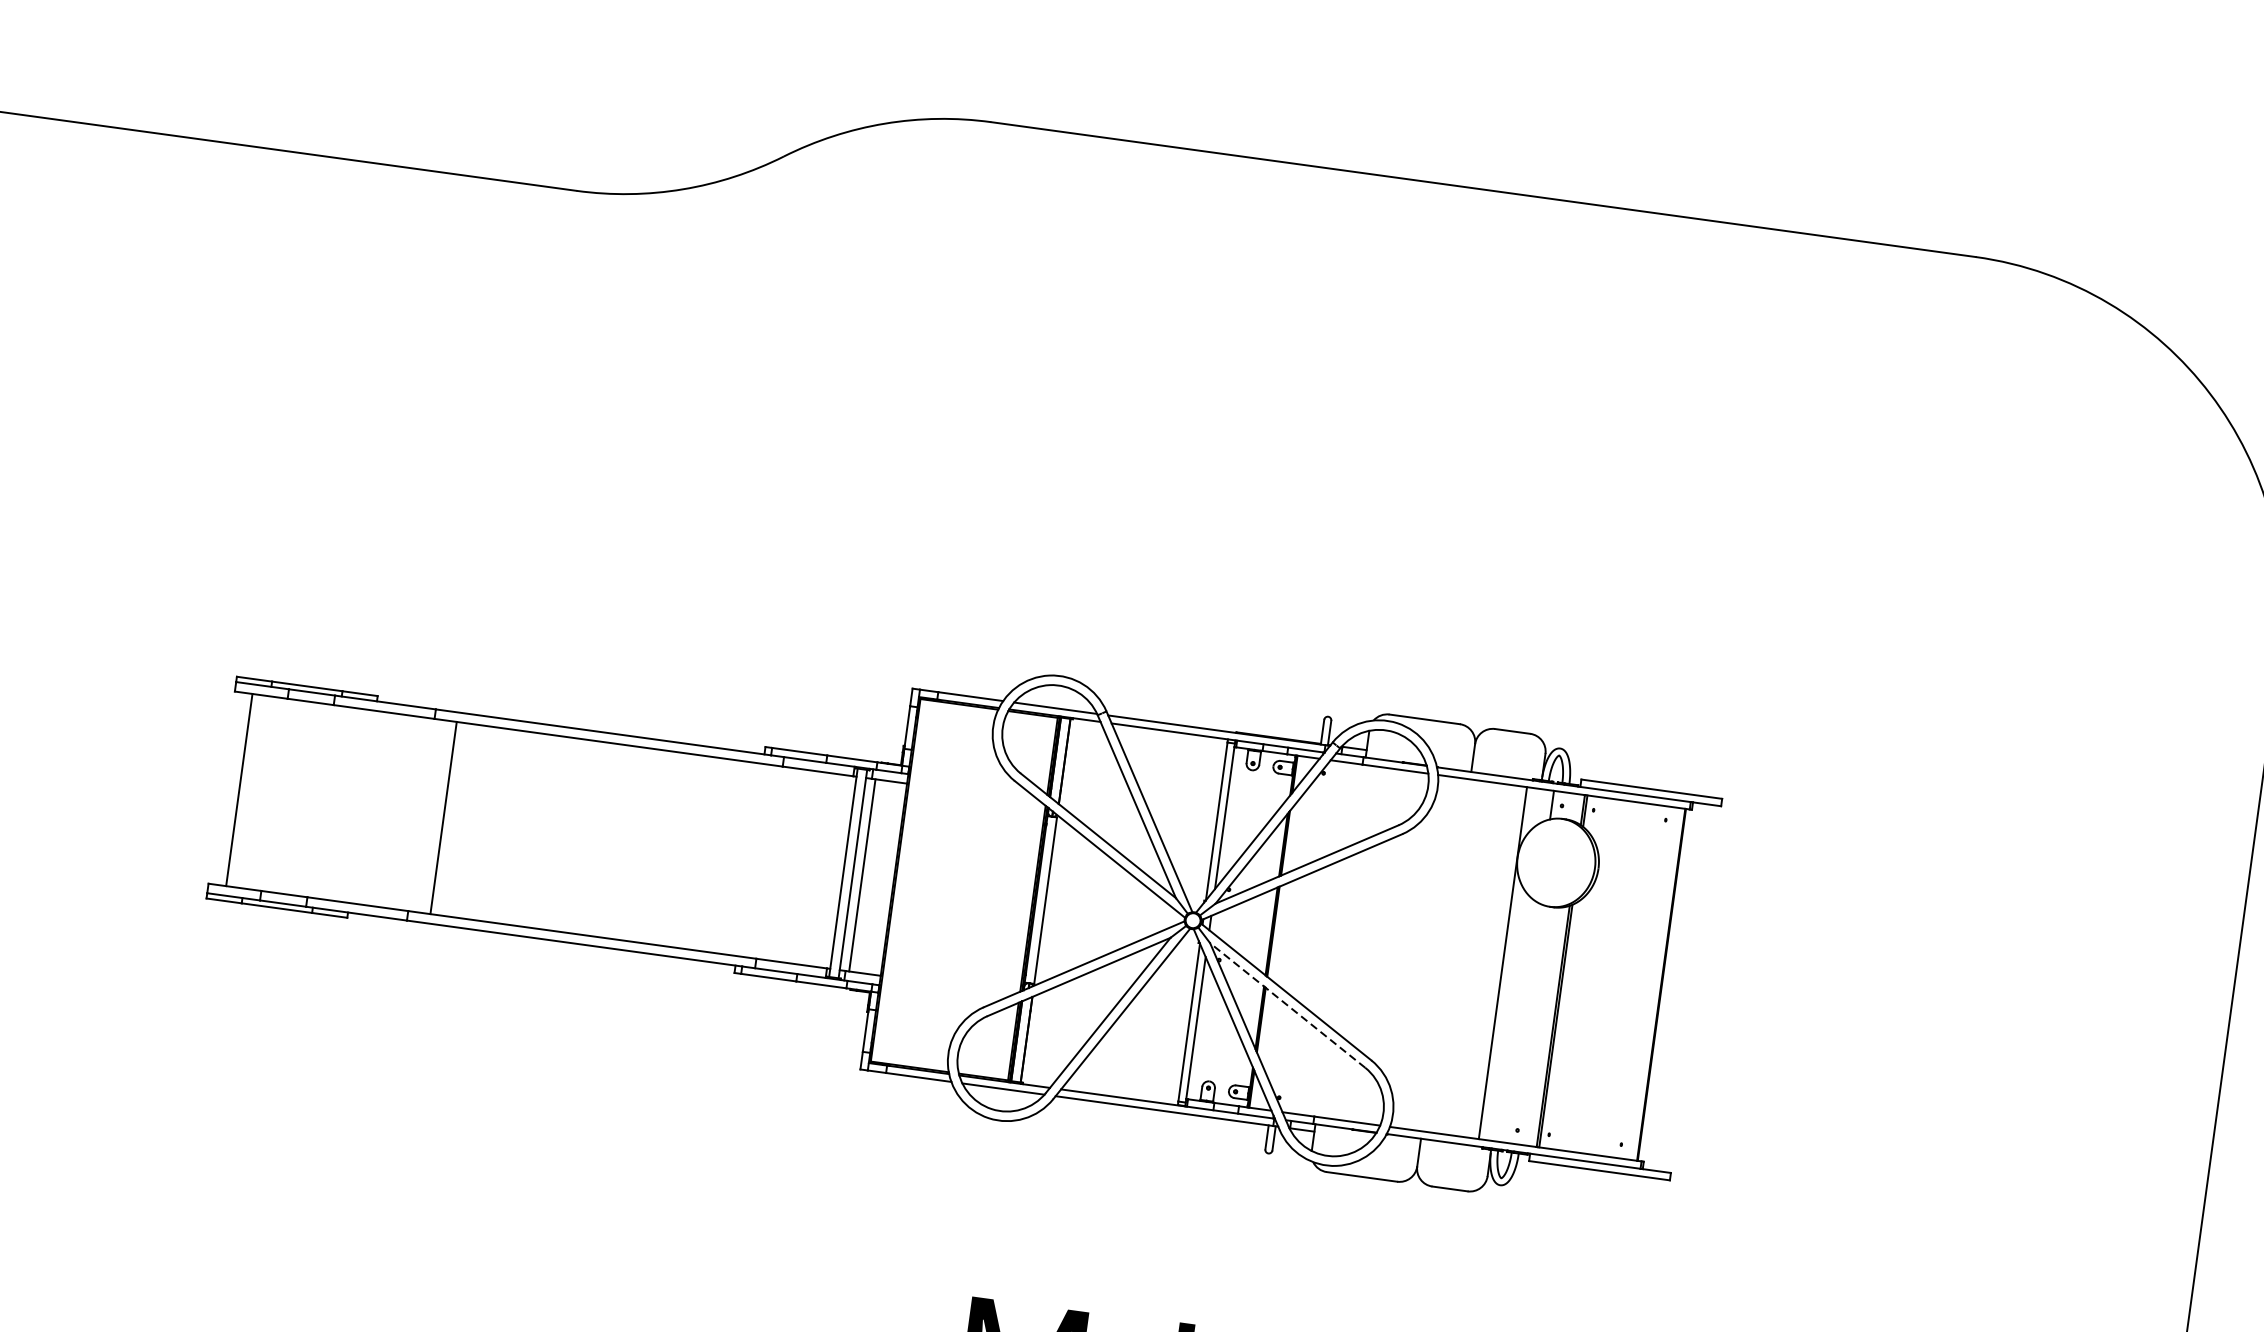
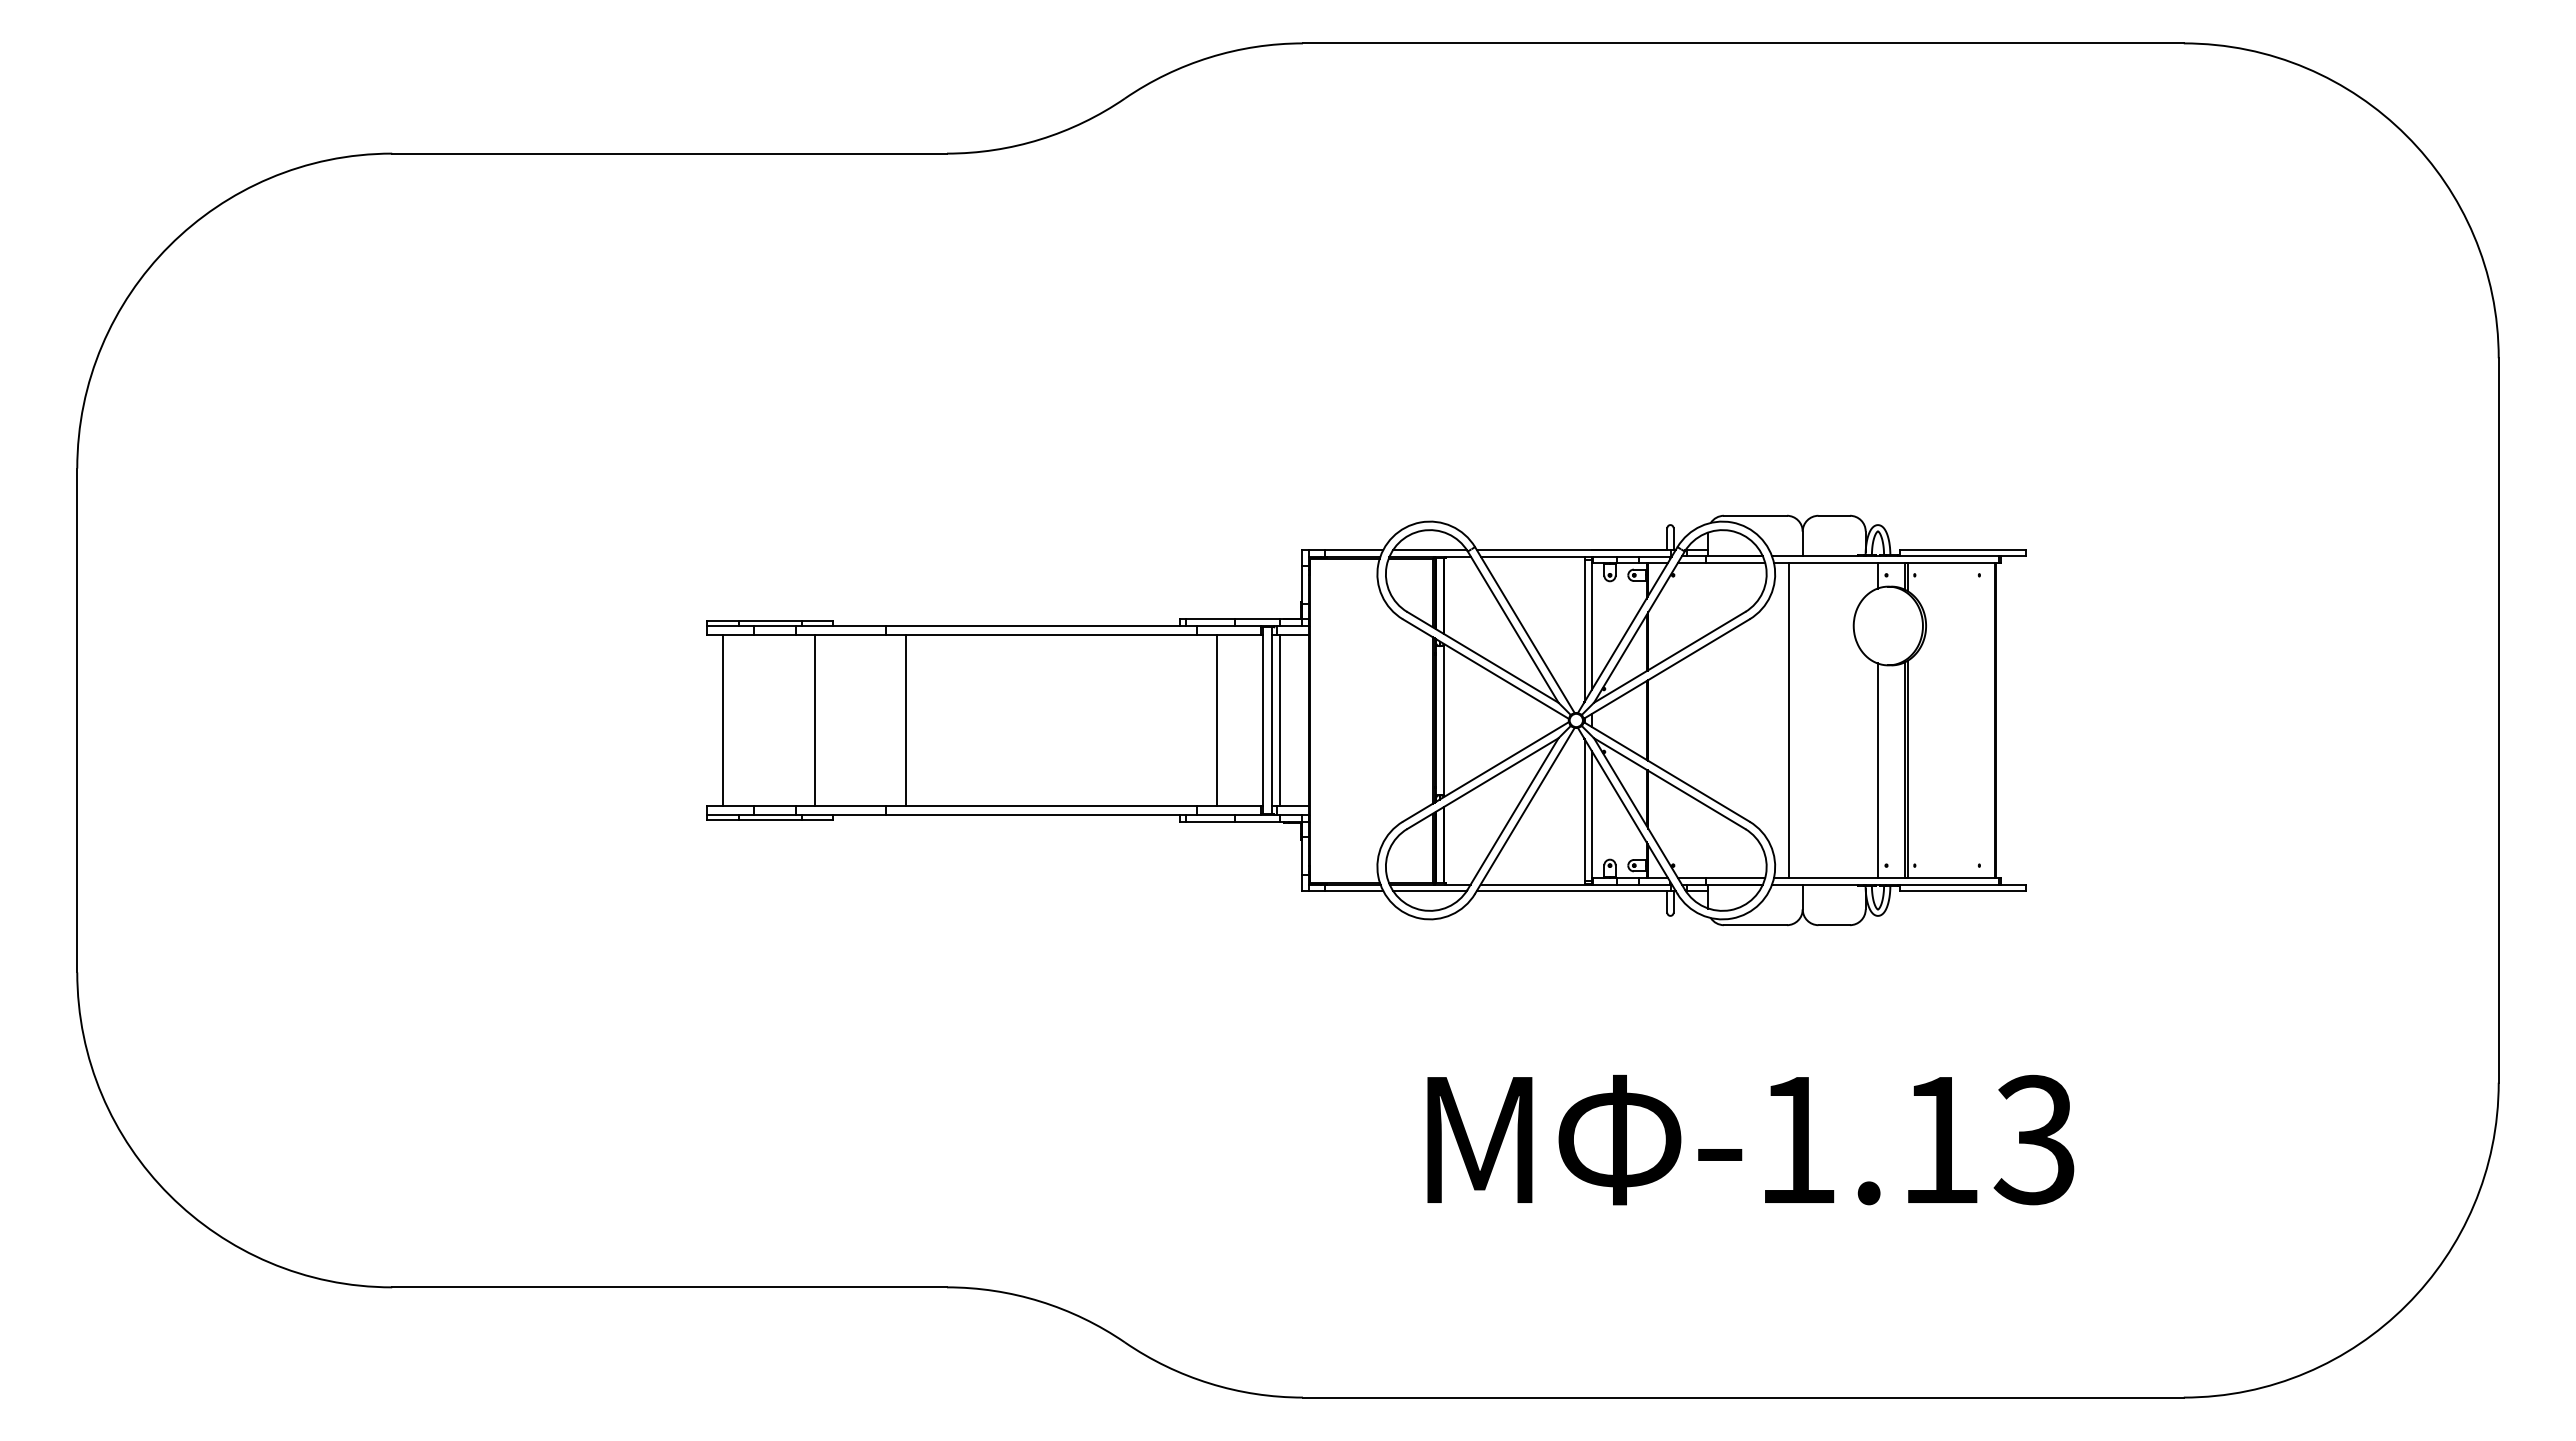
line: (342, 804) -> (815, 720), added
line: (792, 865) -> (1217, 720), added
line: (1502, 963) -> (1788, 720), moved
line: (1287, 1005) -> (1669, 783), dashed -> solid
line: (1522, 1022) -> (1877, 770), added

